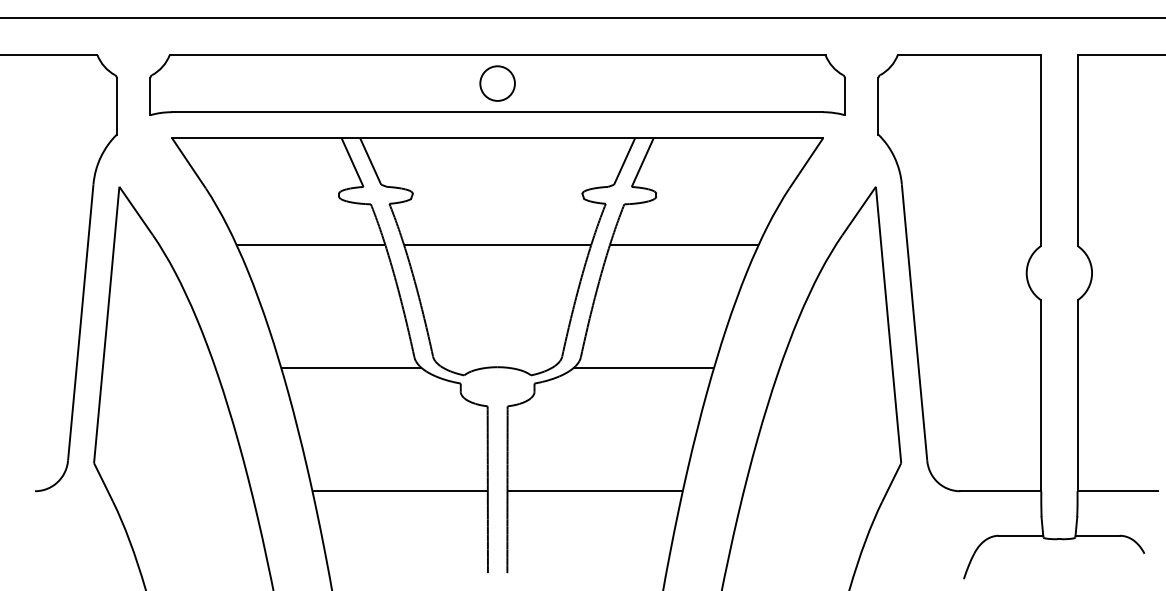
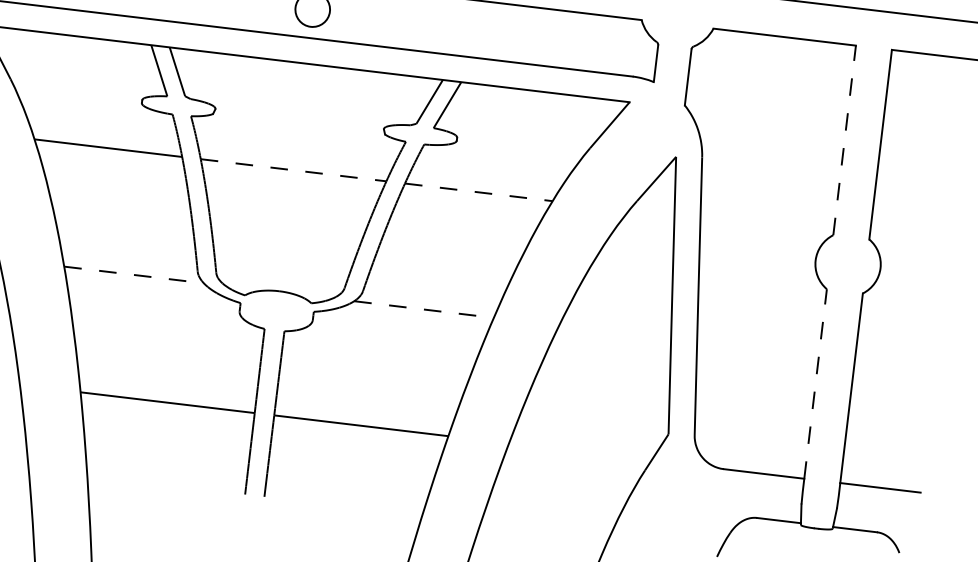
line: (1041, 149) -> (844, 139), solid -> dashed
line: (498, 245) -> (294, 170), solid -> dashed
line: (684, 245) -> (479, 192), solid -> dashed
line: (352, 368) -> (134, 275), solid -> dashed
line: (644, 368) -> (424, 309), solid -> dashed
line: (1041, 395) -> (815, 383), solid -> dashed

